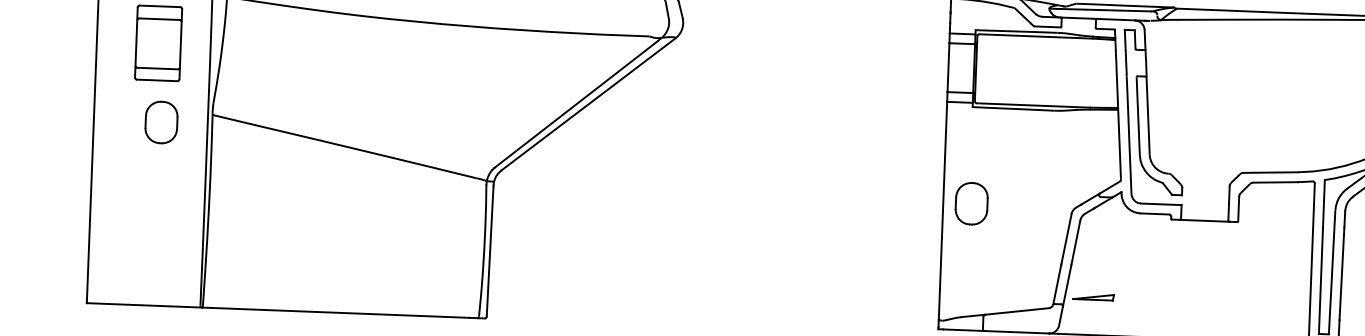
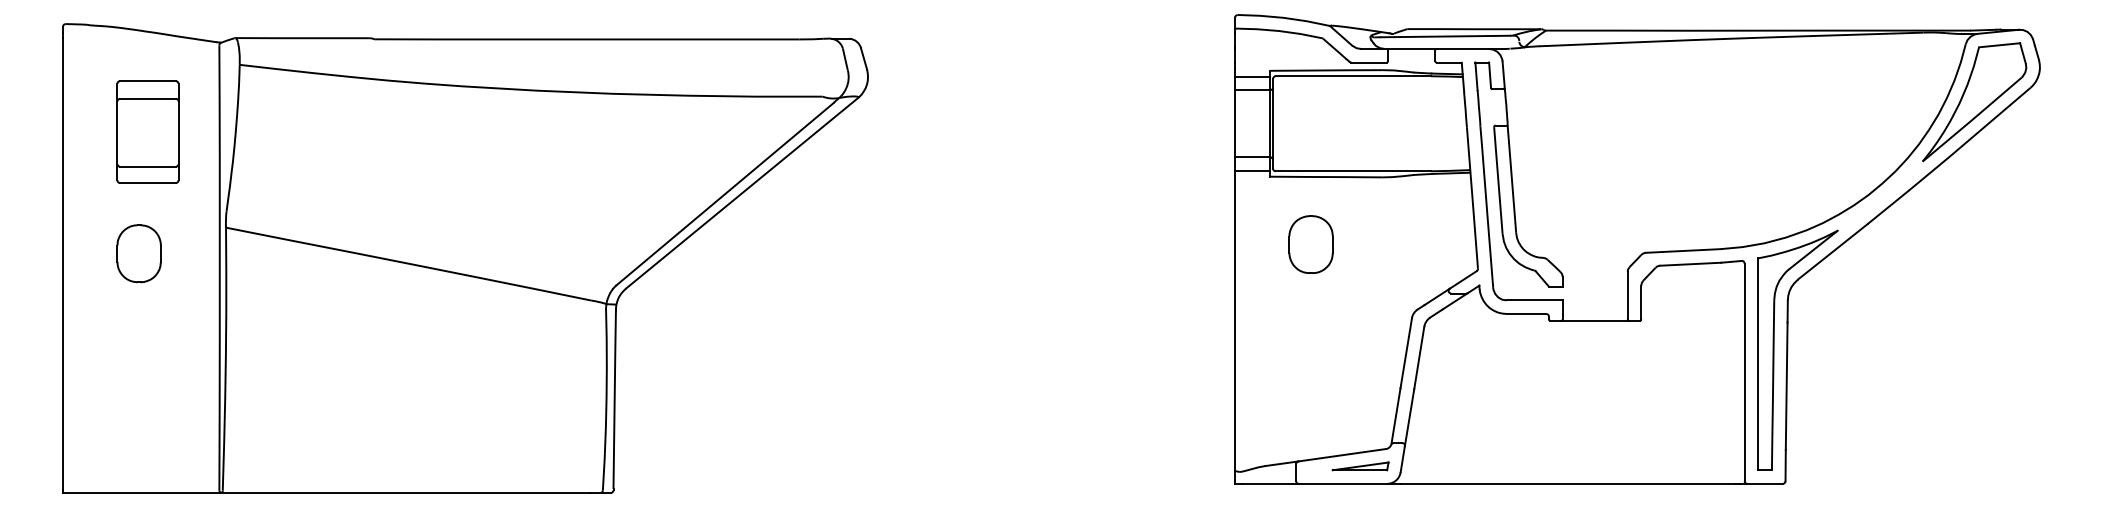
part: (161, 122) -> (138, 253), moved
part: (971, 203) -> (1310, 244), moved
part: (1093, 297) -> (1360, 466), moved

